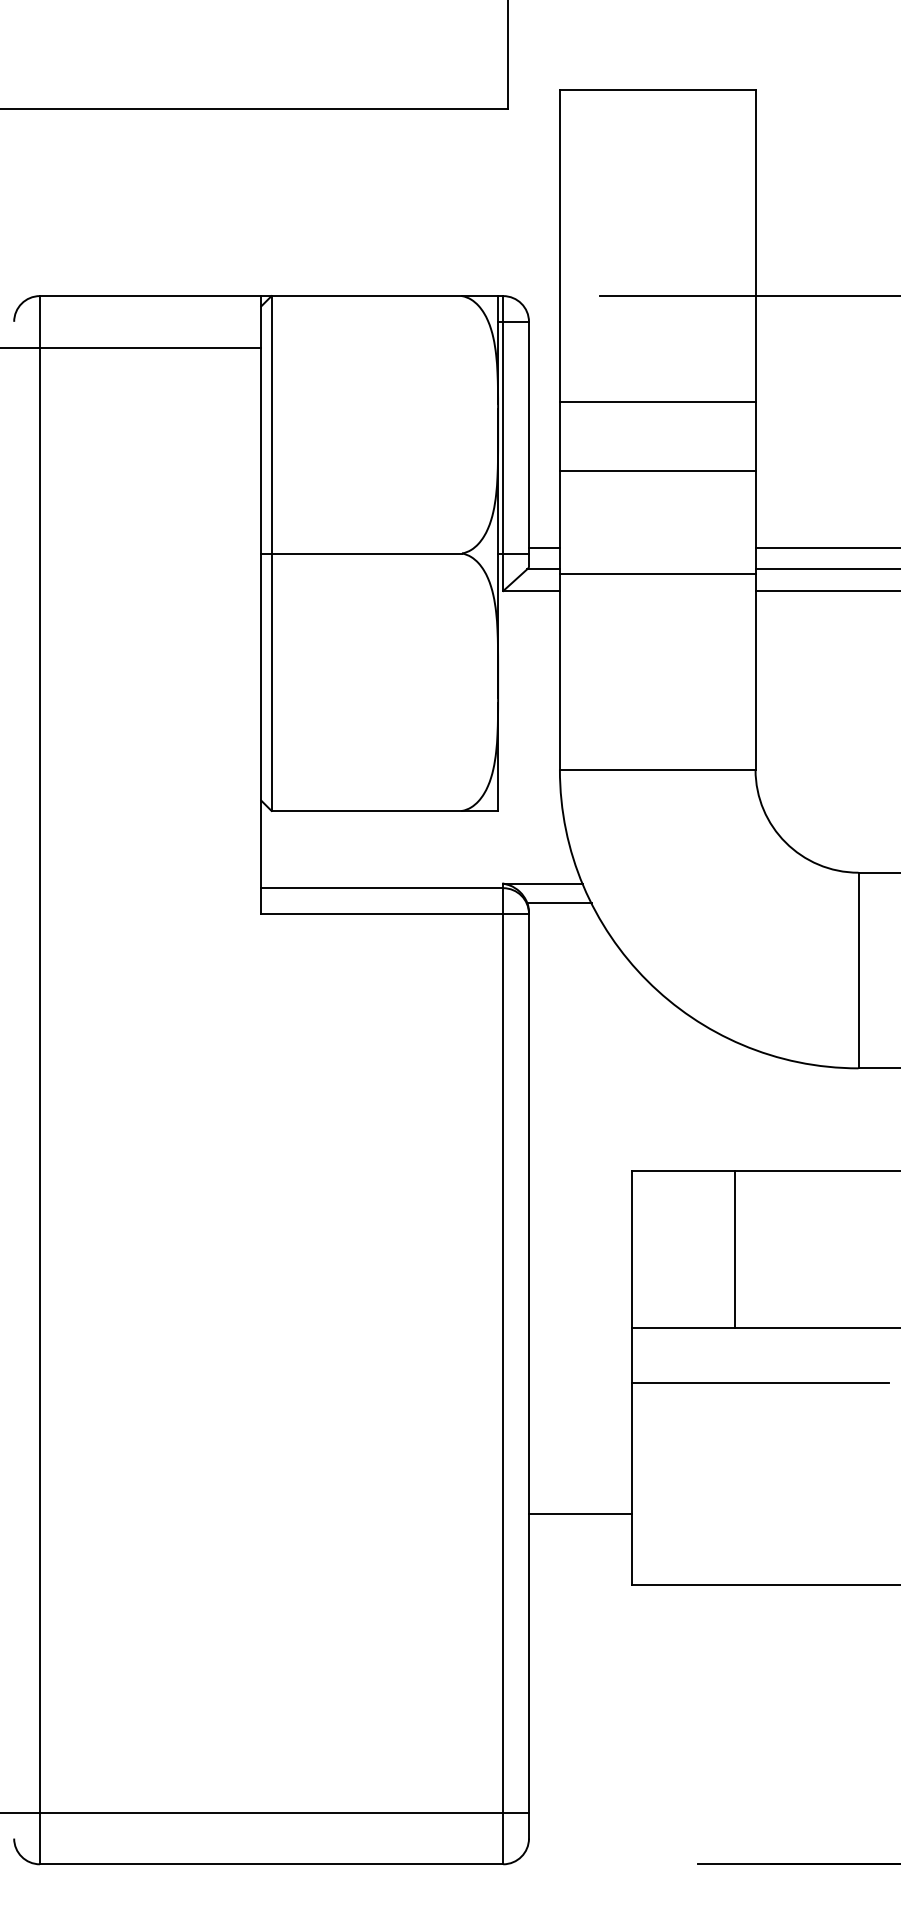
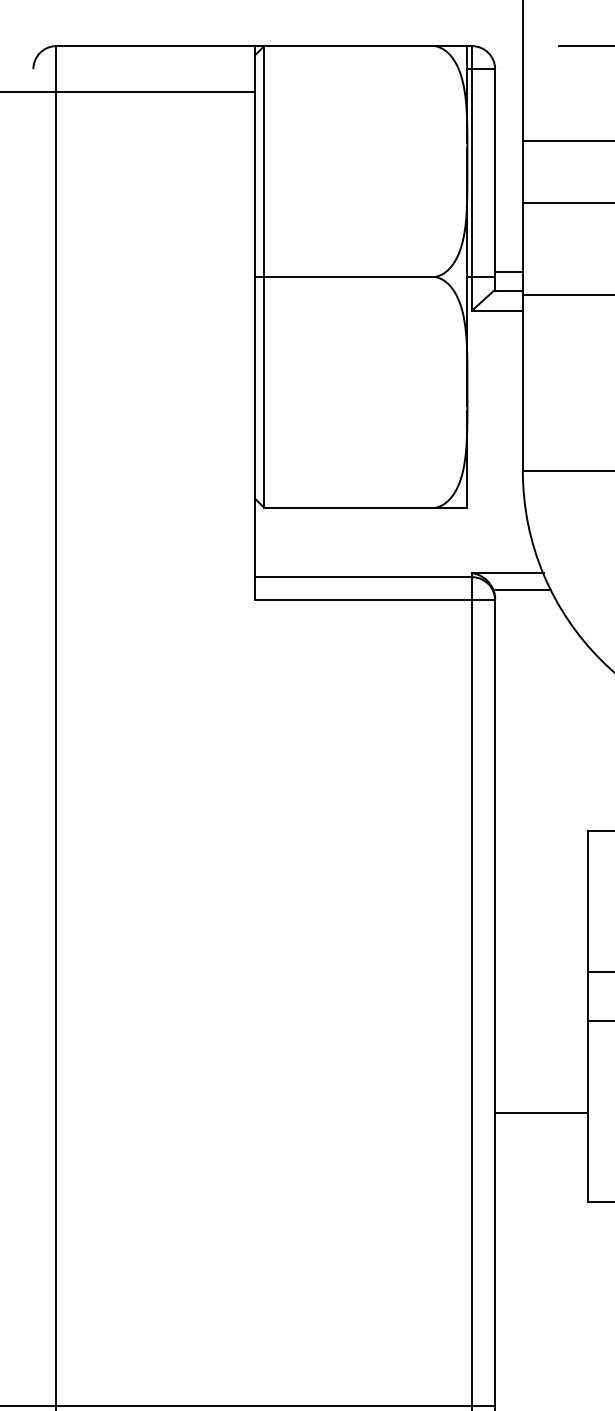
line: (580, 1514) -> (541, 1112), moved

